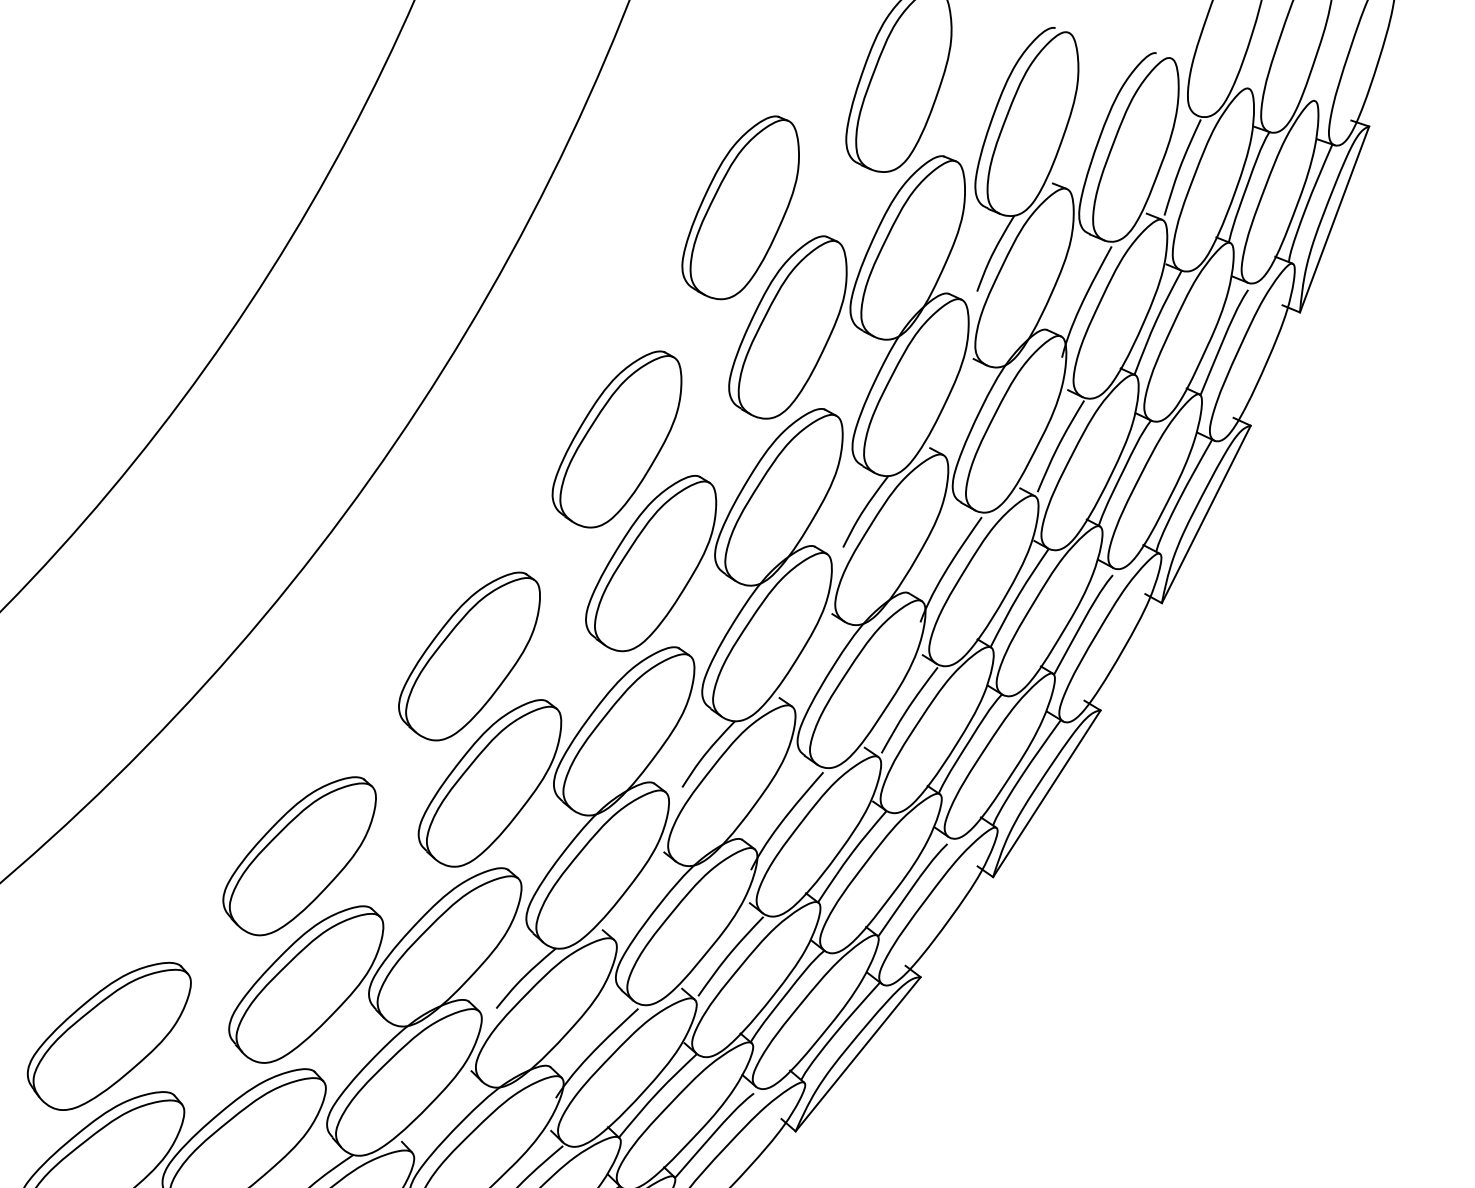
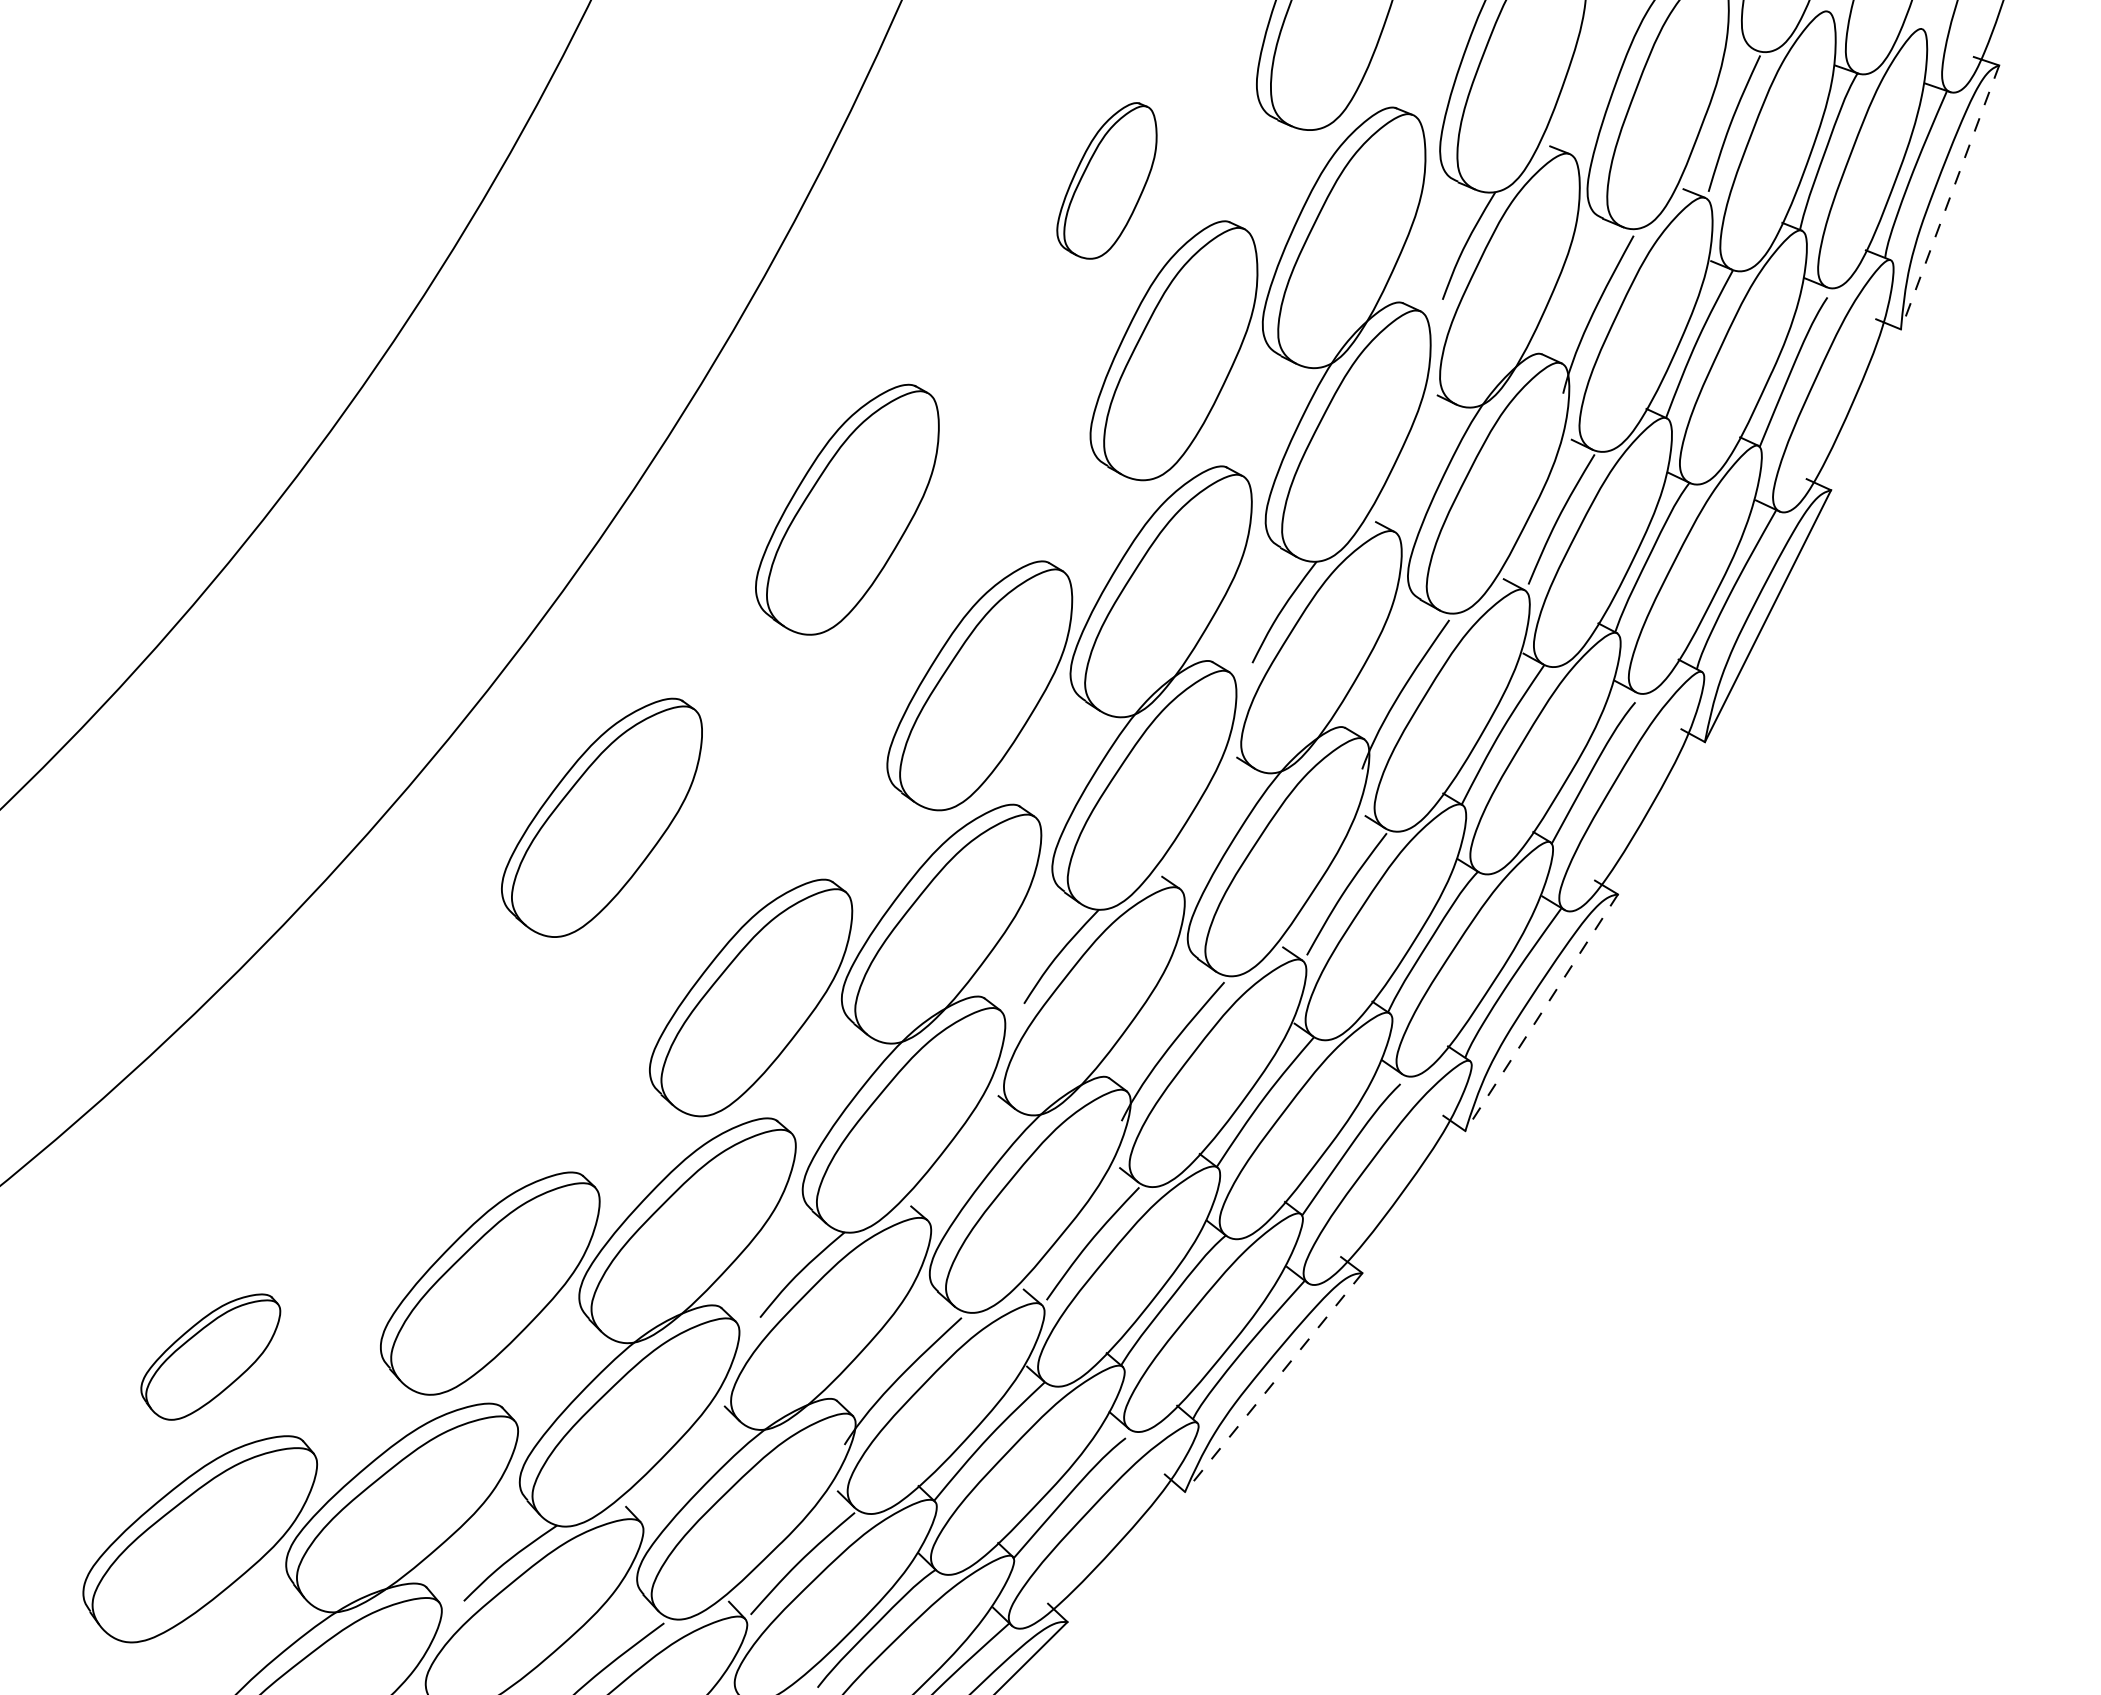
part: (740, 207) -> (1106, 180), size x0.6
line: (1334, 219) -> (1950, 197), solid -> dashed
part: (617, 439) -> (847, 509), moved
part: (469, 656) -> (601, 817), moved
line: (1046, 793) -> (1541, 1012), solid -> dashed
part: (299, 856) -> (480, 1101), removed
part: (109, 1035) -> (210, 1356), size x0.6
line: (858, 1054) -> (1273, 1382), solid -> dashed

